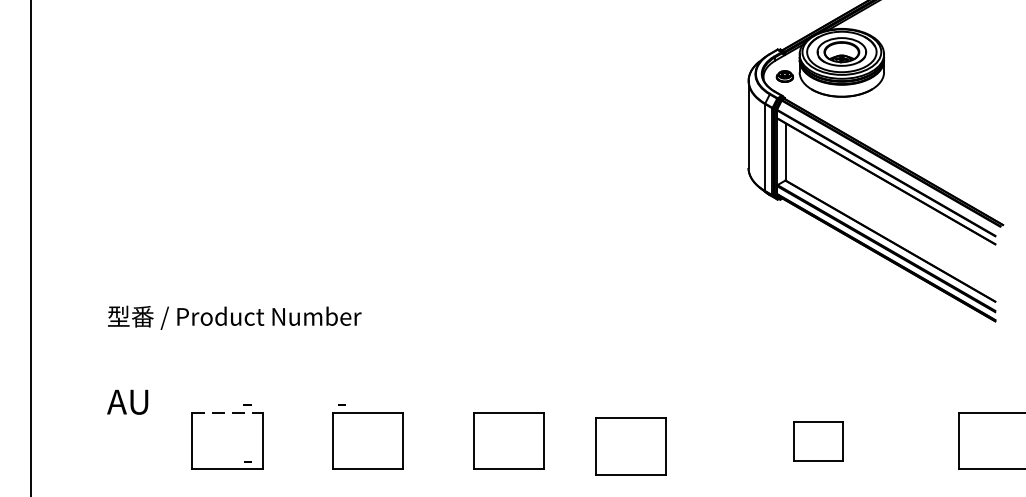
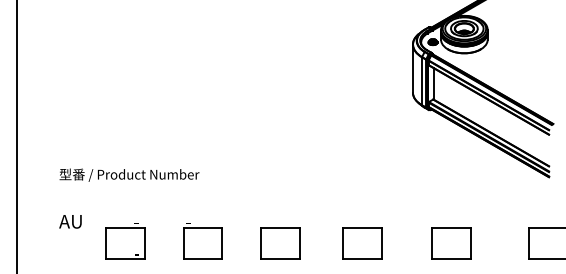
line: (227, 412) -> (125, 227), dashed -> solid
part: (818, 441) -> (451, 243), size x1.43
part: (631, 447) -> (362, 243), moved

